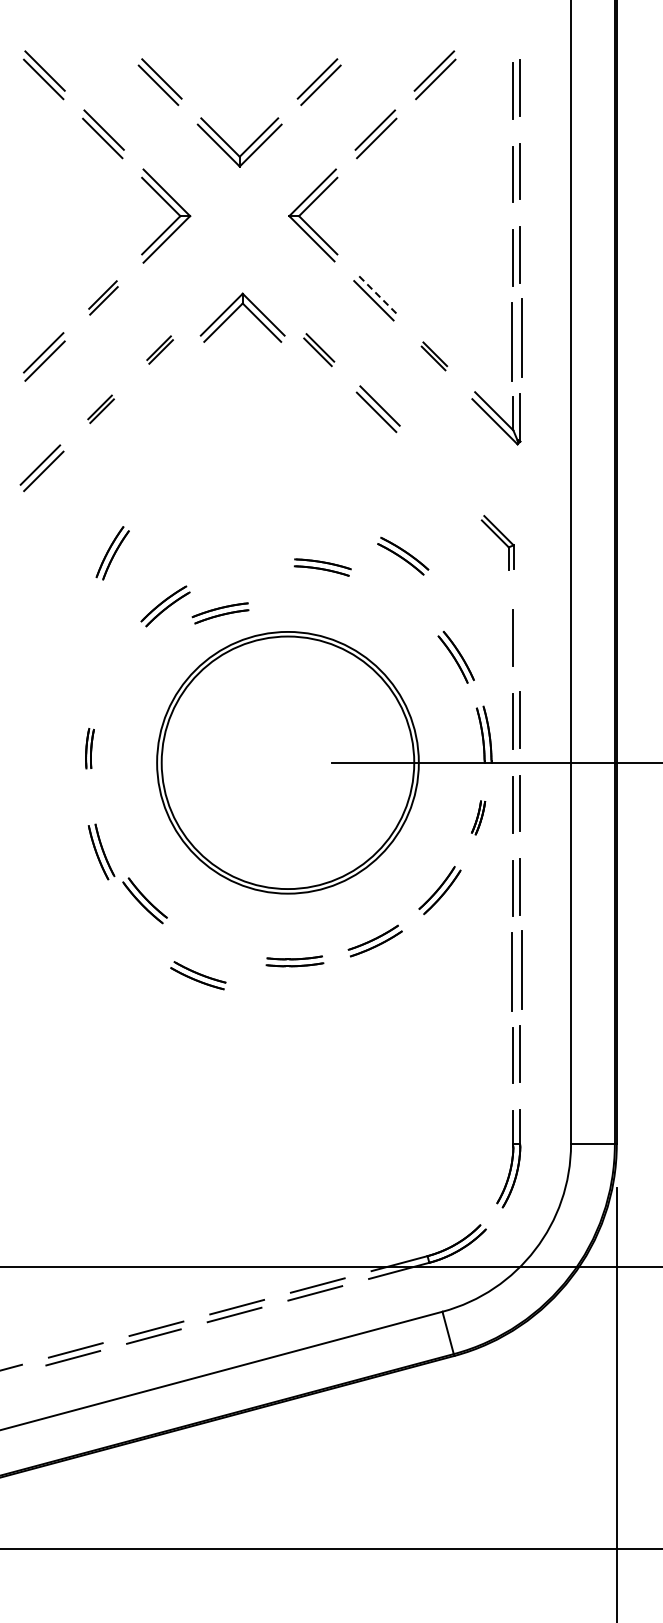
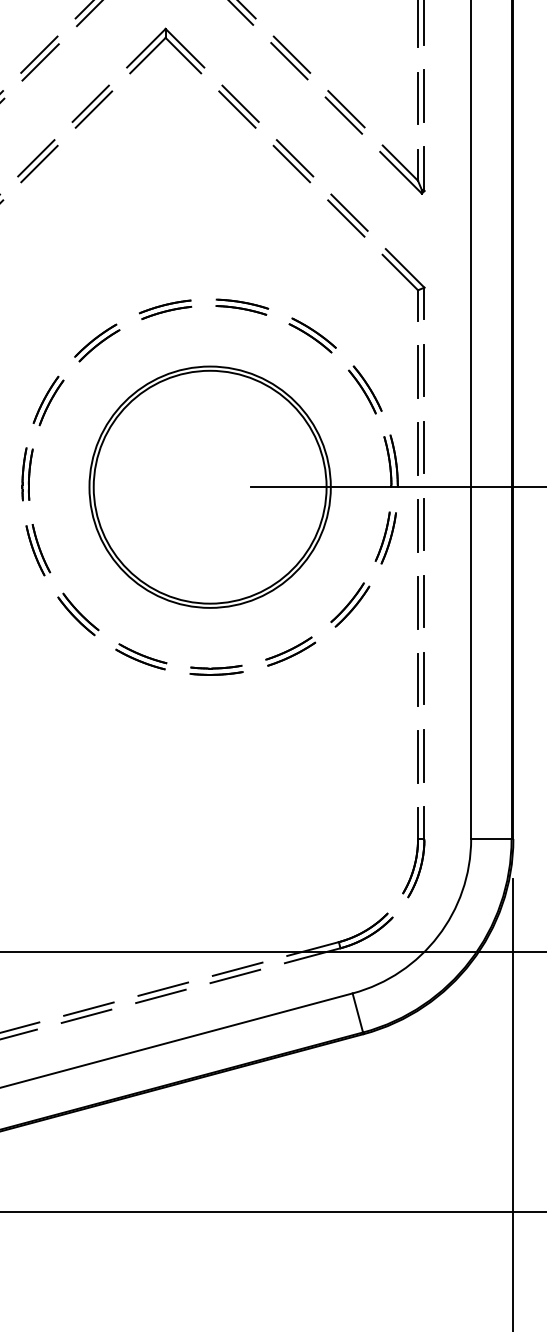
line: (376, 293) -> (291, 54), dashed -> solid
part: (103, 297) -> (40, 58), size x1.43
part: (236, 311) -> (159, 45), moved
part: (516, 339) -> (420, 96), size x0.71
part: (159, 349) -> (91, 106), size x1.67
part: (318, 349) -> (238, 106), size x1.43
part: (434, 356) -> (345, 112), size x1.67
part: (100, 409) -> (37, 161), size x1.67
part: (436, 468) -> (347, 215), added
part: (497, 542) -> (403, 284), size x1.43
part: (112, 553) -> (48, 401), moved
part: (403, 555) -> (312, 334), moved
part: (220, 613) -> (165, 309), moved
line: (520, 636) -> (424, 370), added
part: (89, 748) -> (27, 474), size x1.43
part: (478, 817) -> (385, 537), size x1.67
part: (101, 851) -> (38, 549), moved
part: (516, 971) -> (420, 679), size x0.71
part: (198, 975) -> (141, 656), moved

